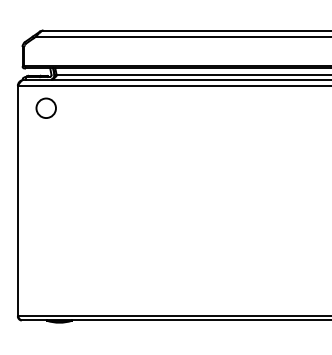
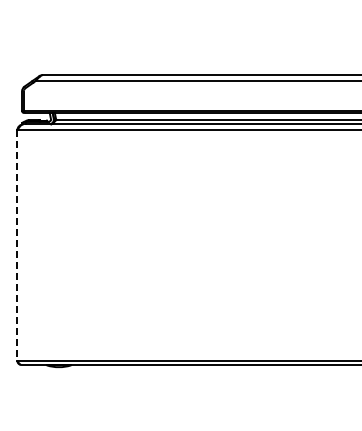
circle: (45, 108) -> (45, 152), removed
line: (17, 202) -> (17, 246), solid -> dashed

